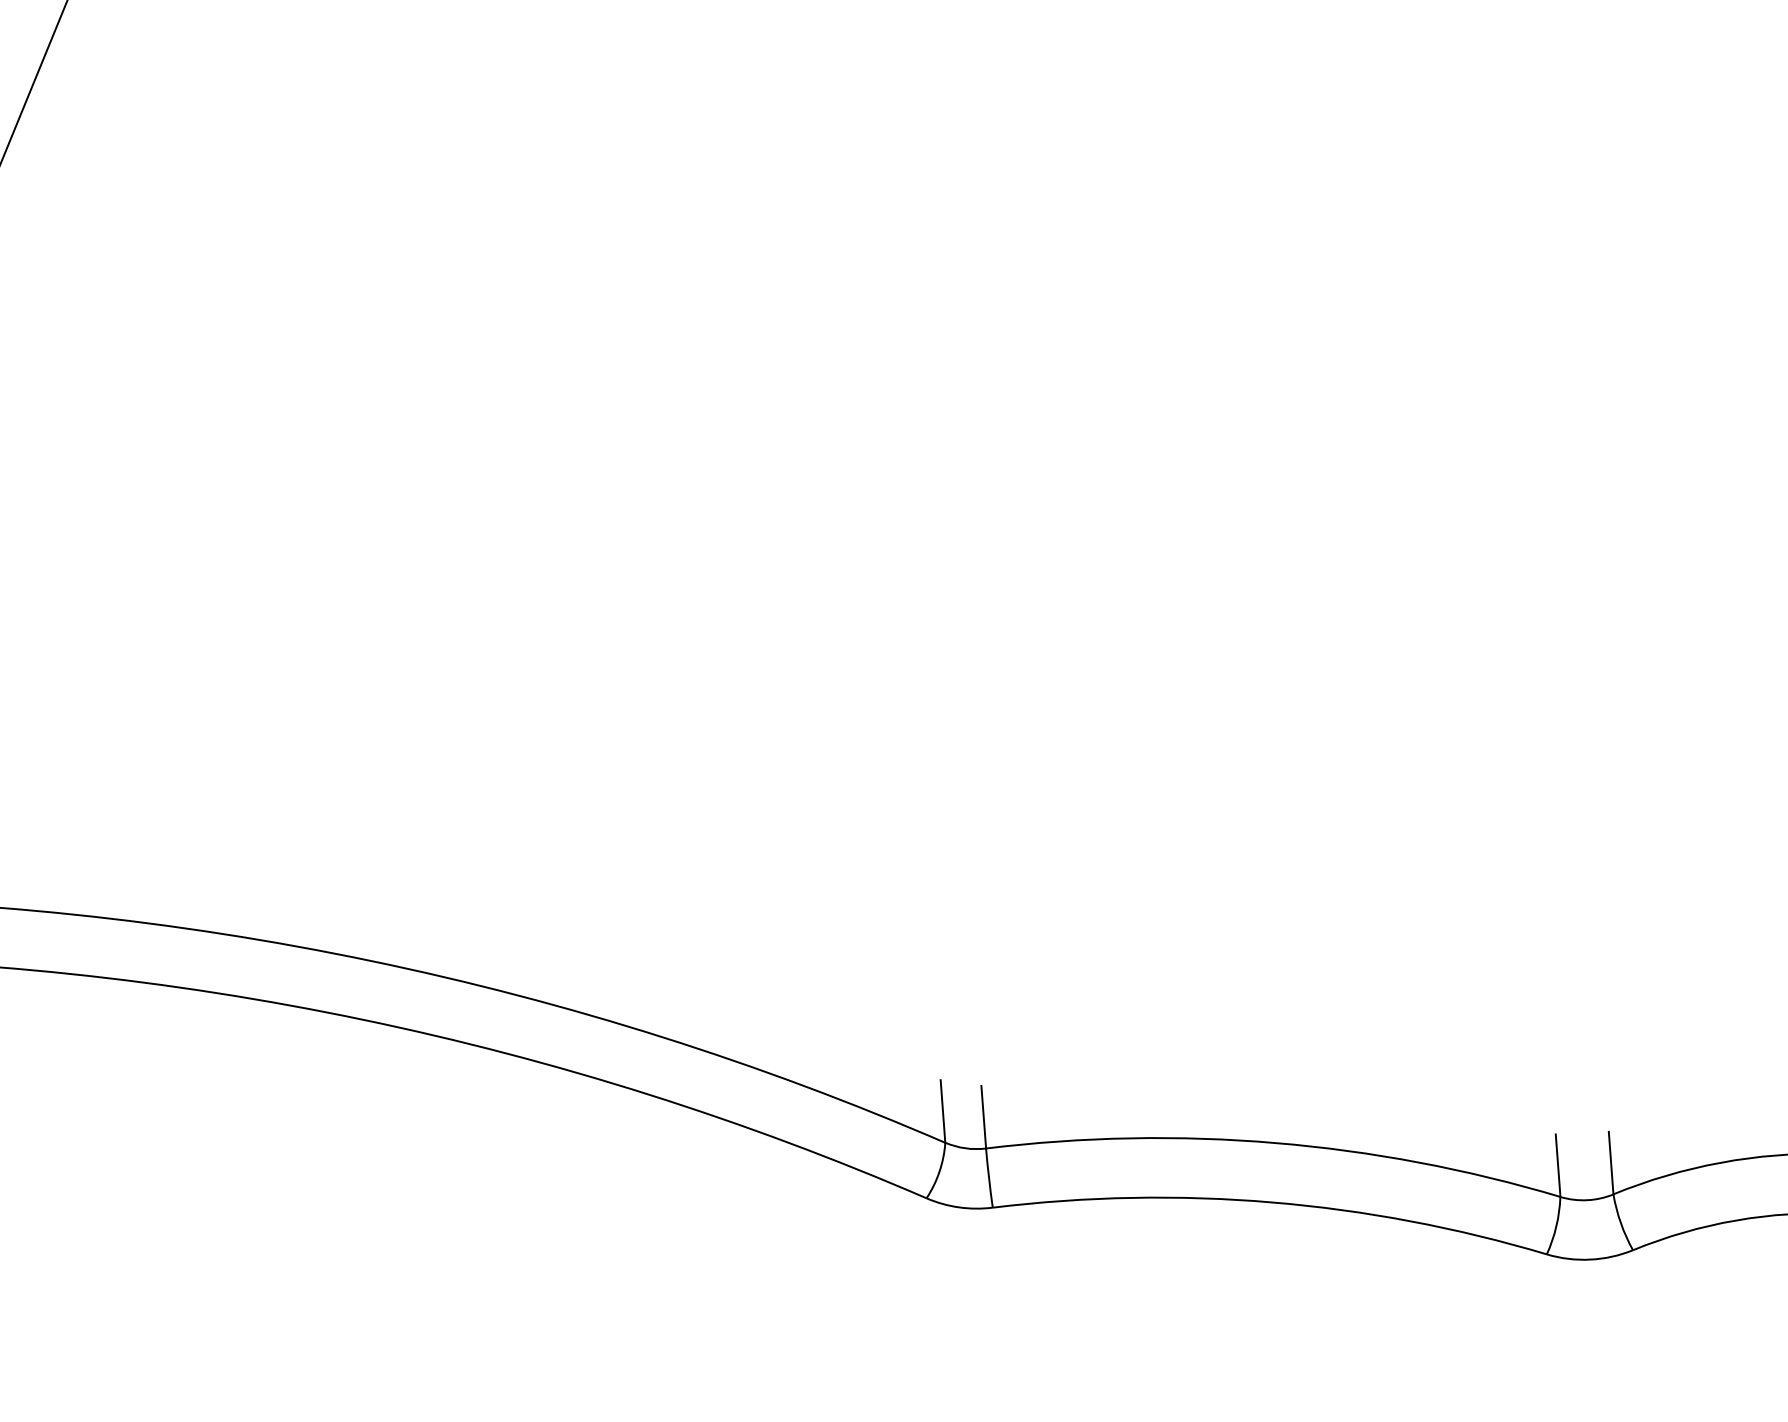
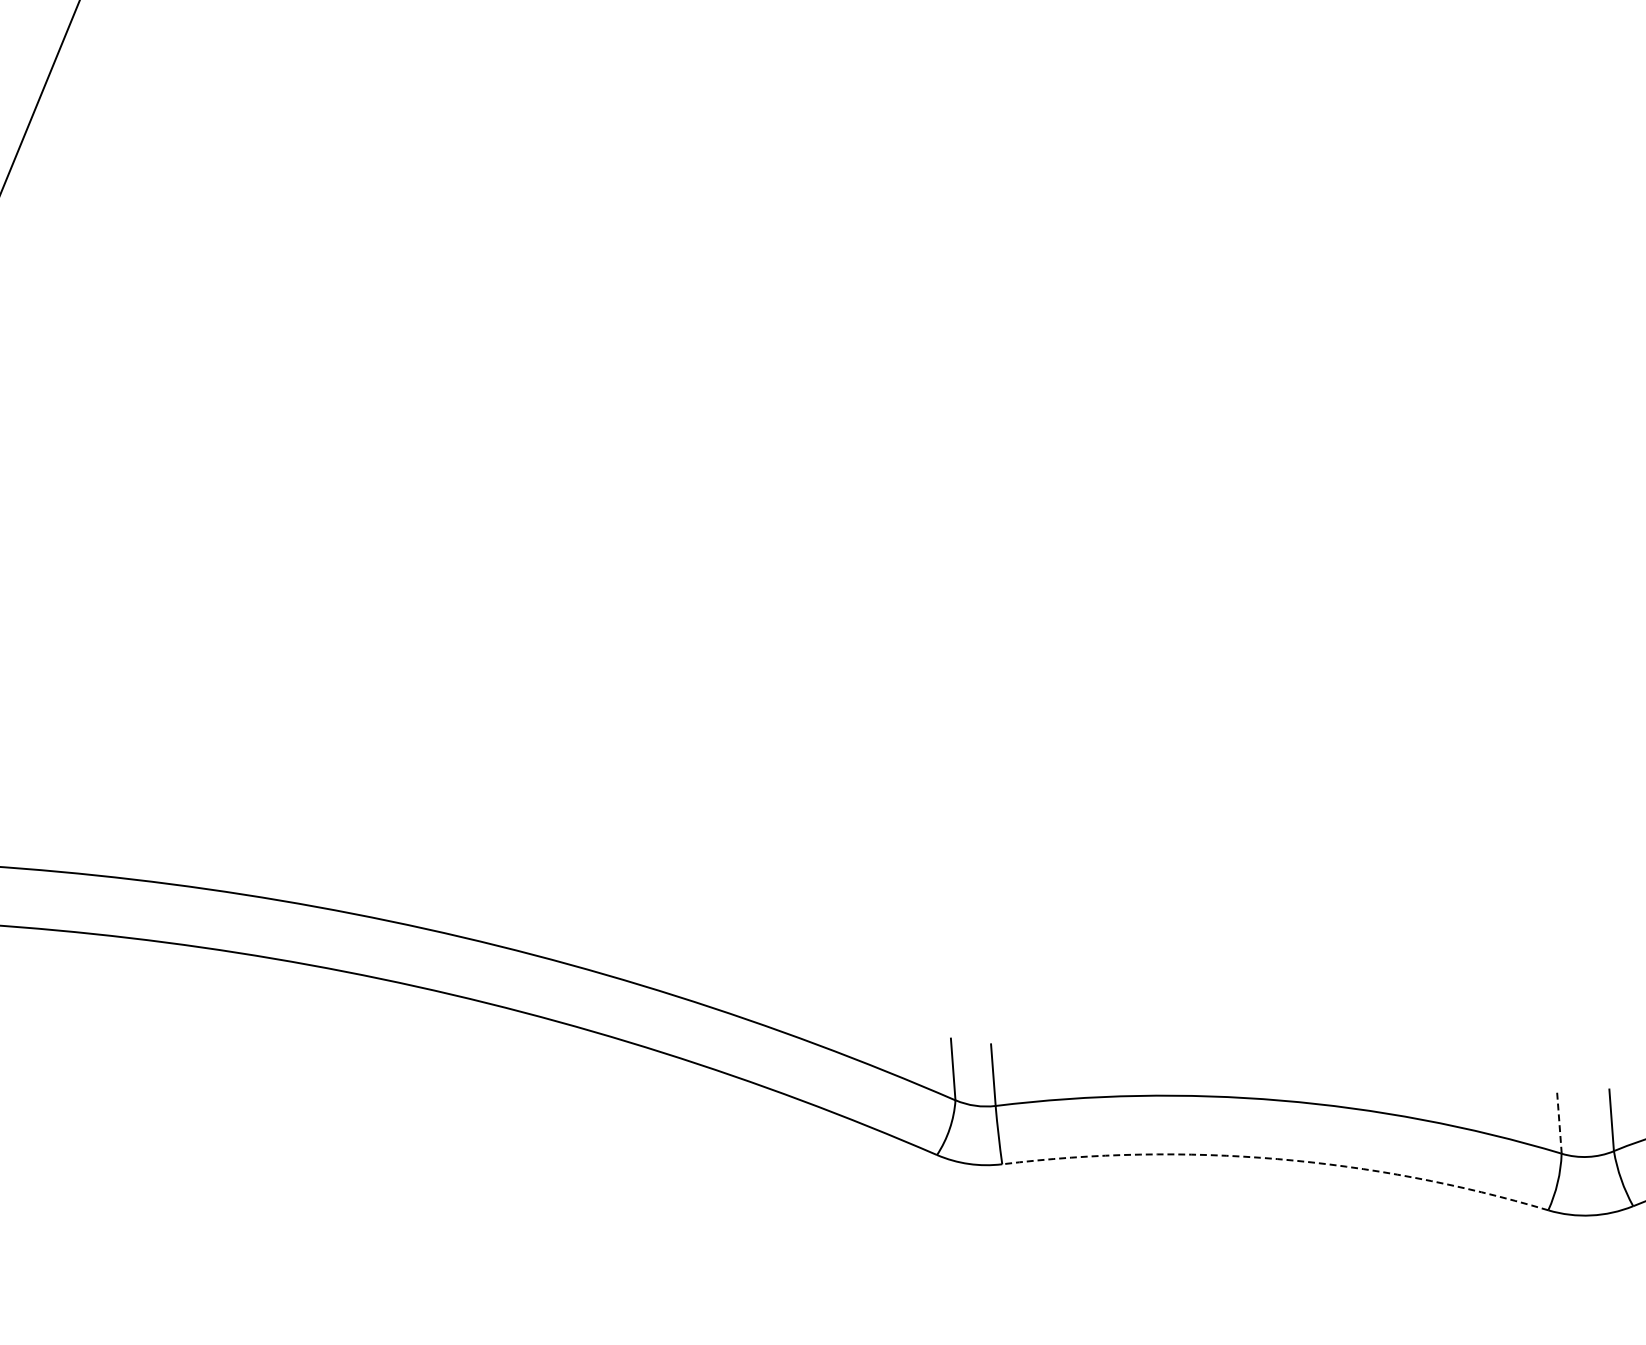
line: (1558, 1165) -> (1559, 1122), solid -> dashed
arc: (1272, 1202) -> (1277, 1159), solid -> dashed

